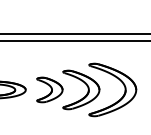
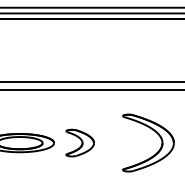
part: (86, 85) -> (119, 138), removed

